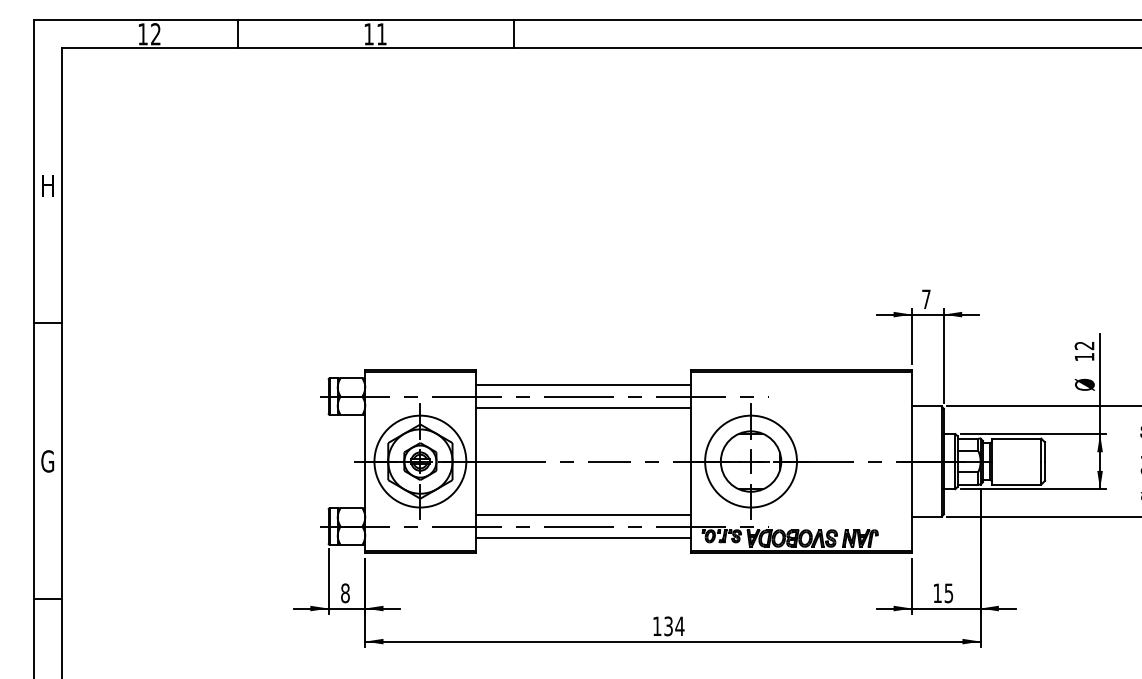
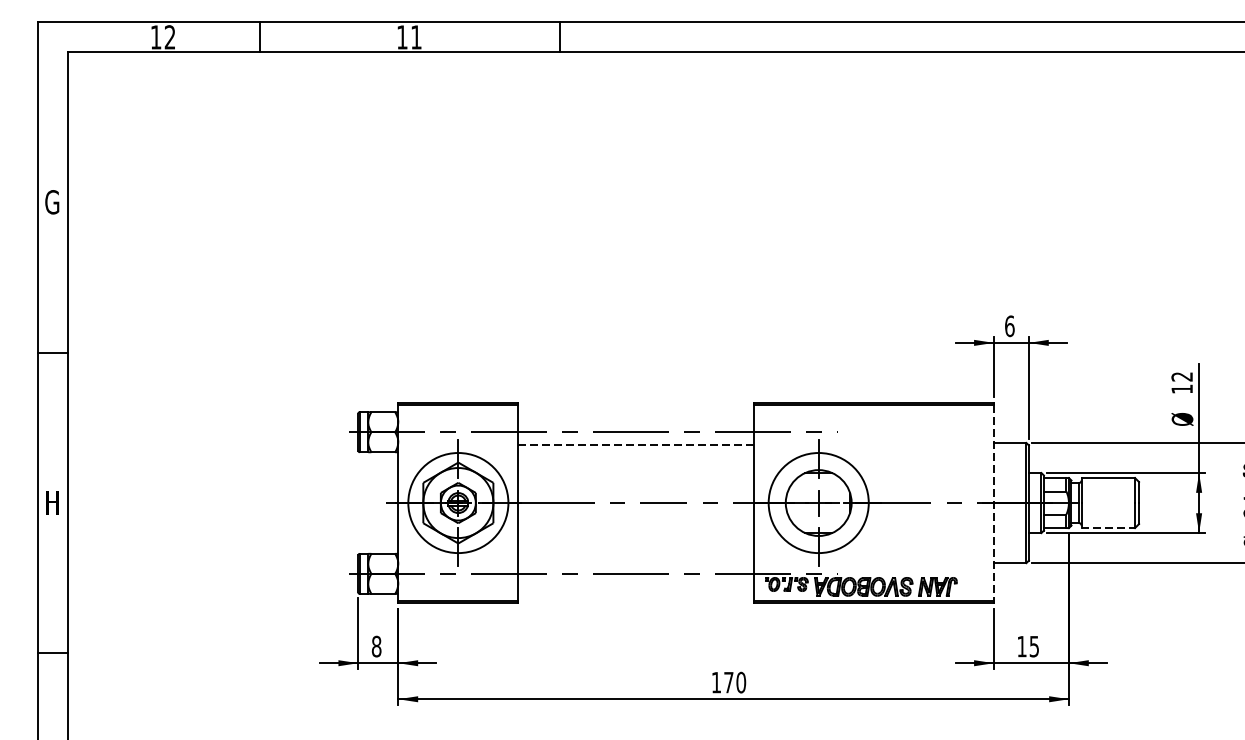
text: (47, 185) -> (51, 202), H -> G
text: (926, 299) -> (1009, 326), 7 -> 6
line: (583, 385) -> (636, 420), removed
line: (583, 408) -> (636, 445), solid -> dashed
text: (47, 461) -> (51, 502), G -> H
line: (911, 461) -> (993, 502), solid -> dashed
line: (1016, 484) -> (1108, 528), solid -> dashed
line: (583, 515) -> (636, 561), removed
line: (583, 538) -> (636, 586), removed
text: (674, 626) -> (735, 682), 134 -> 170

